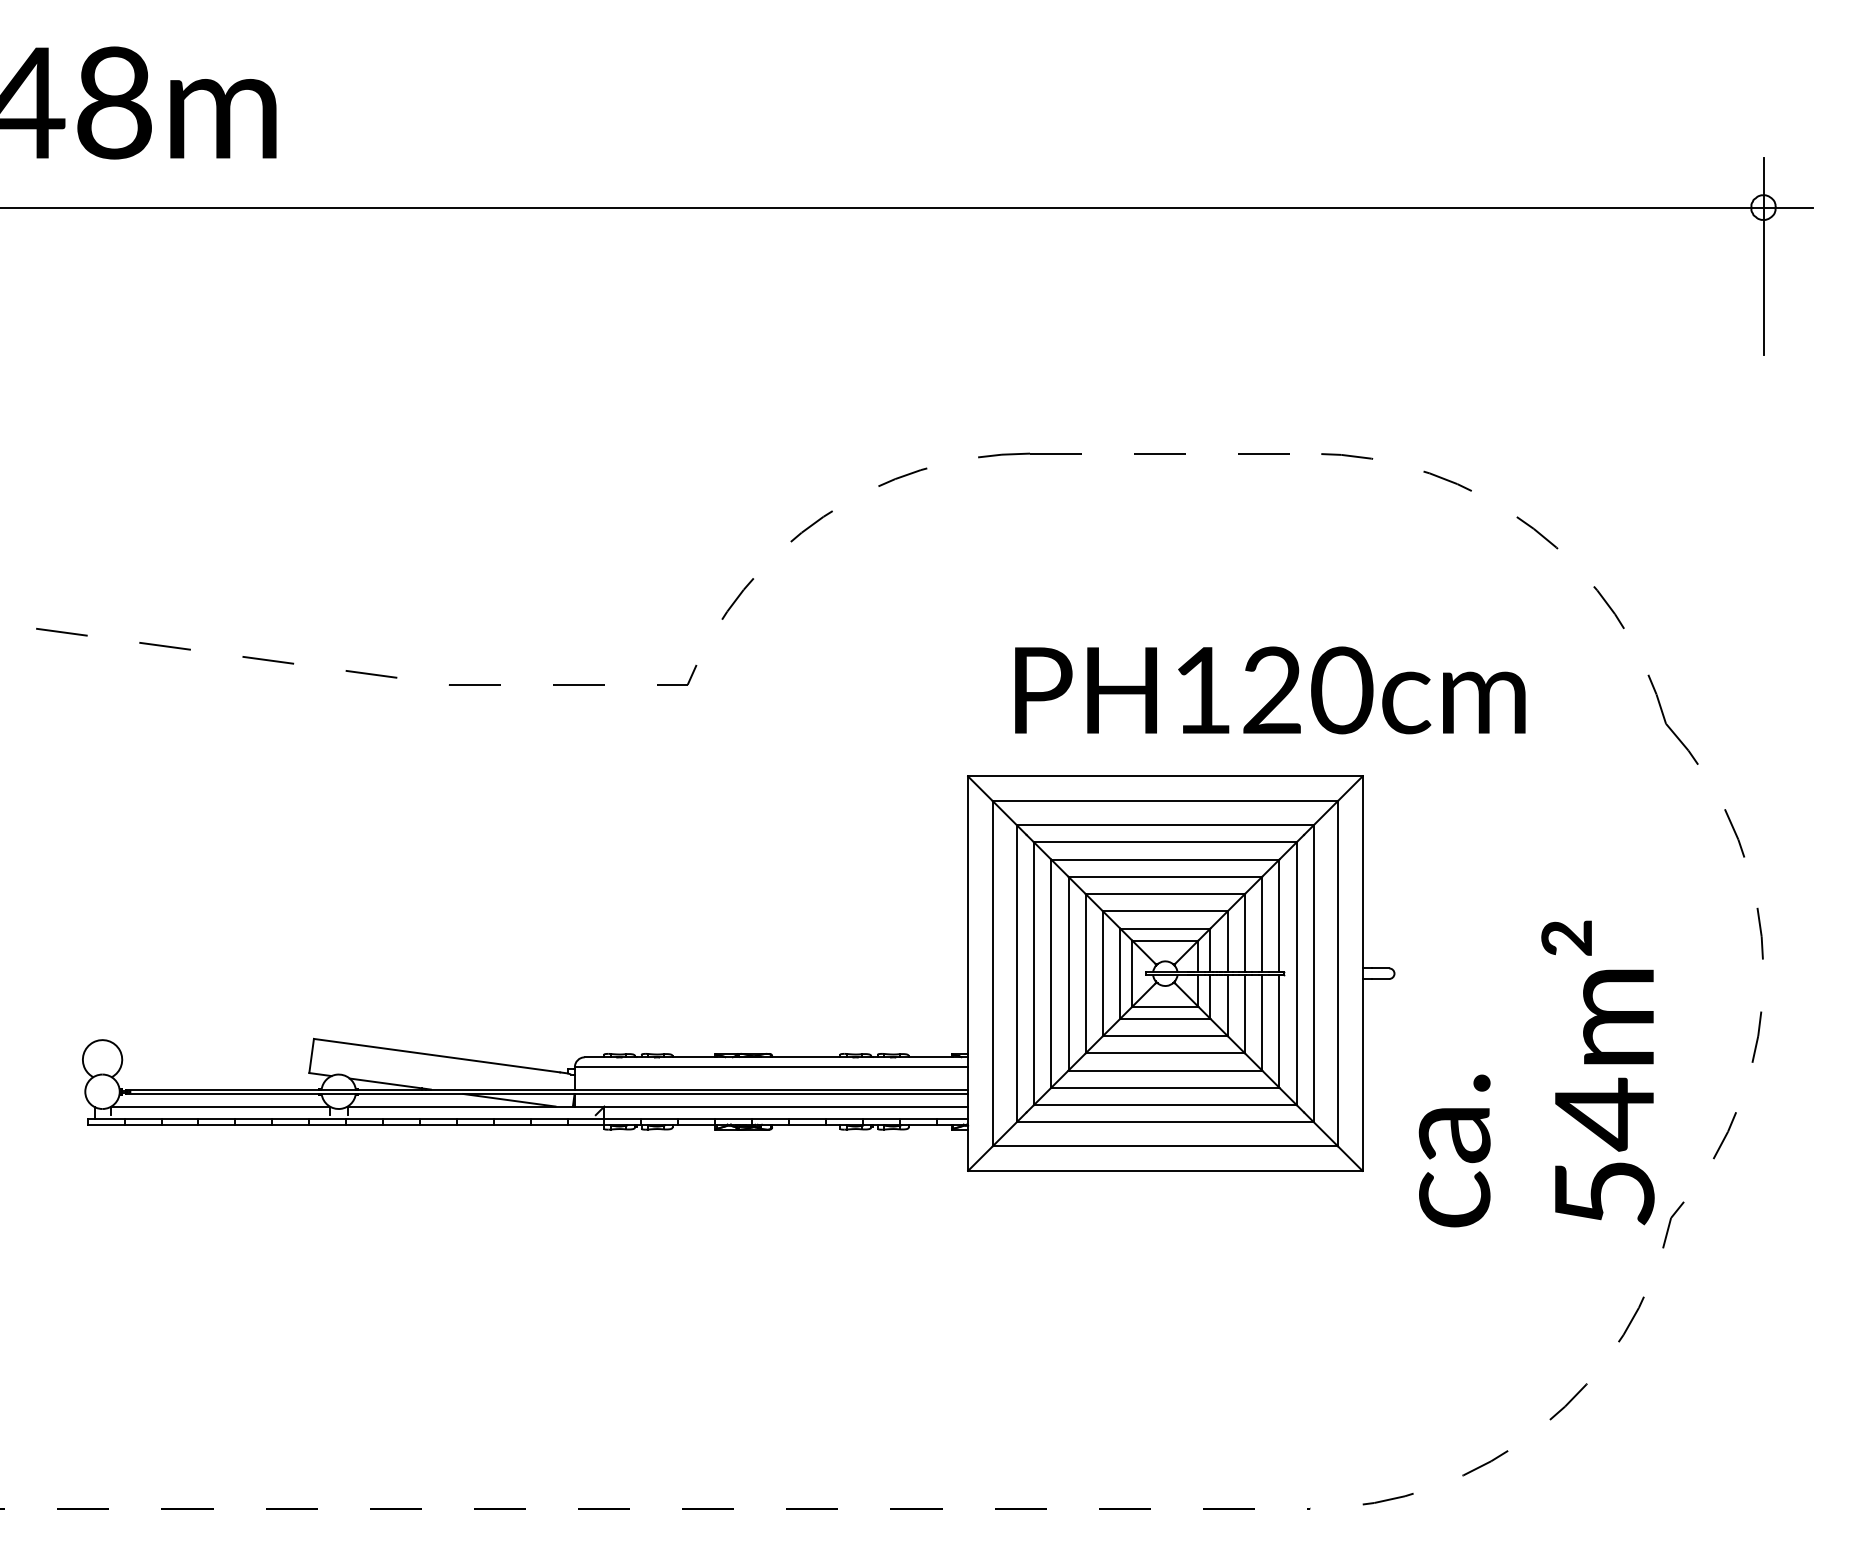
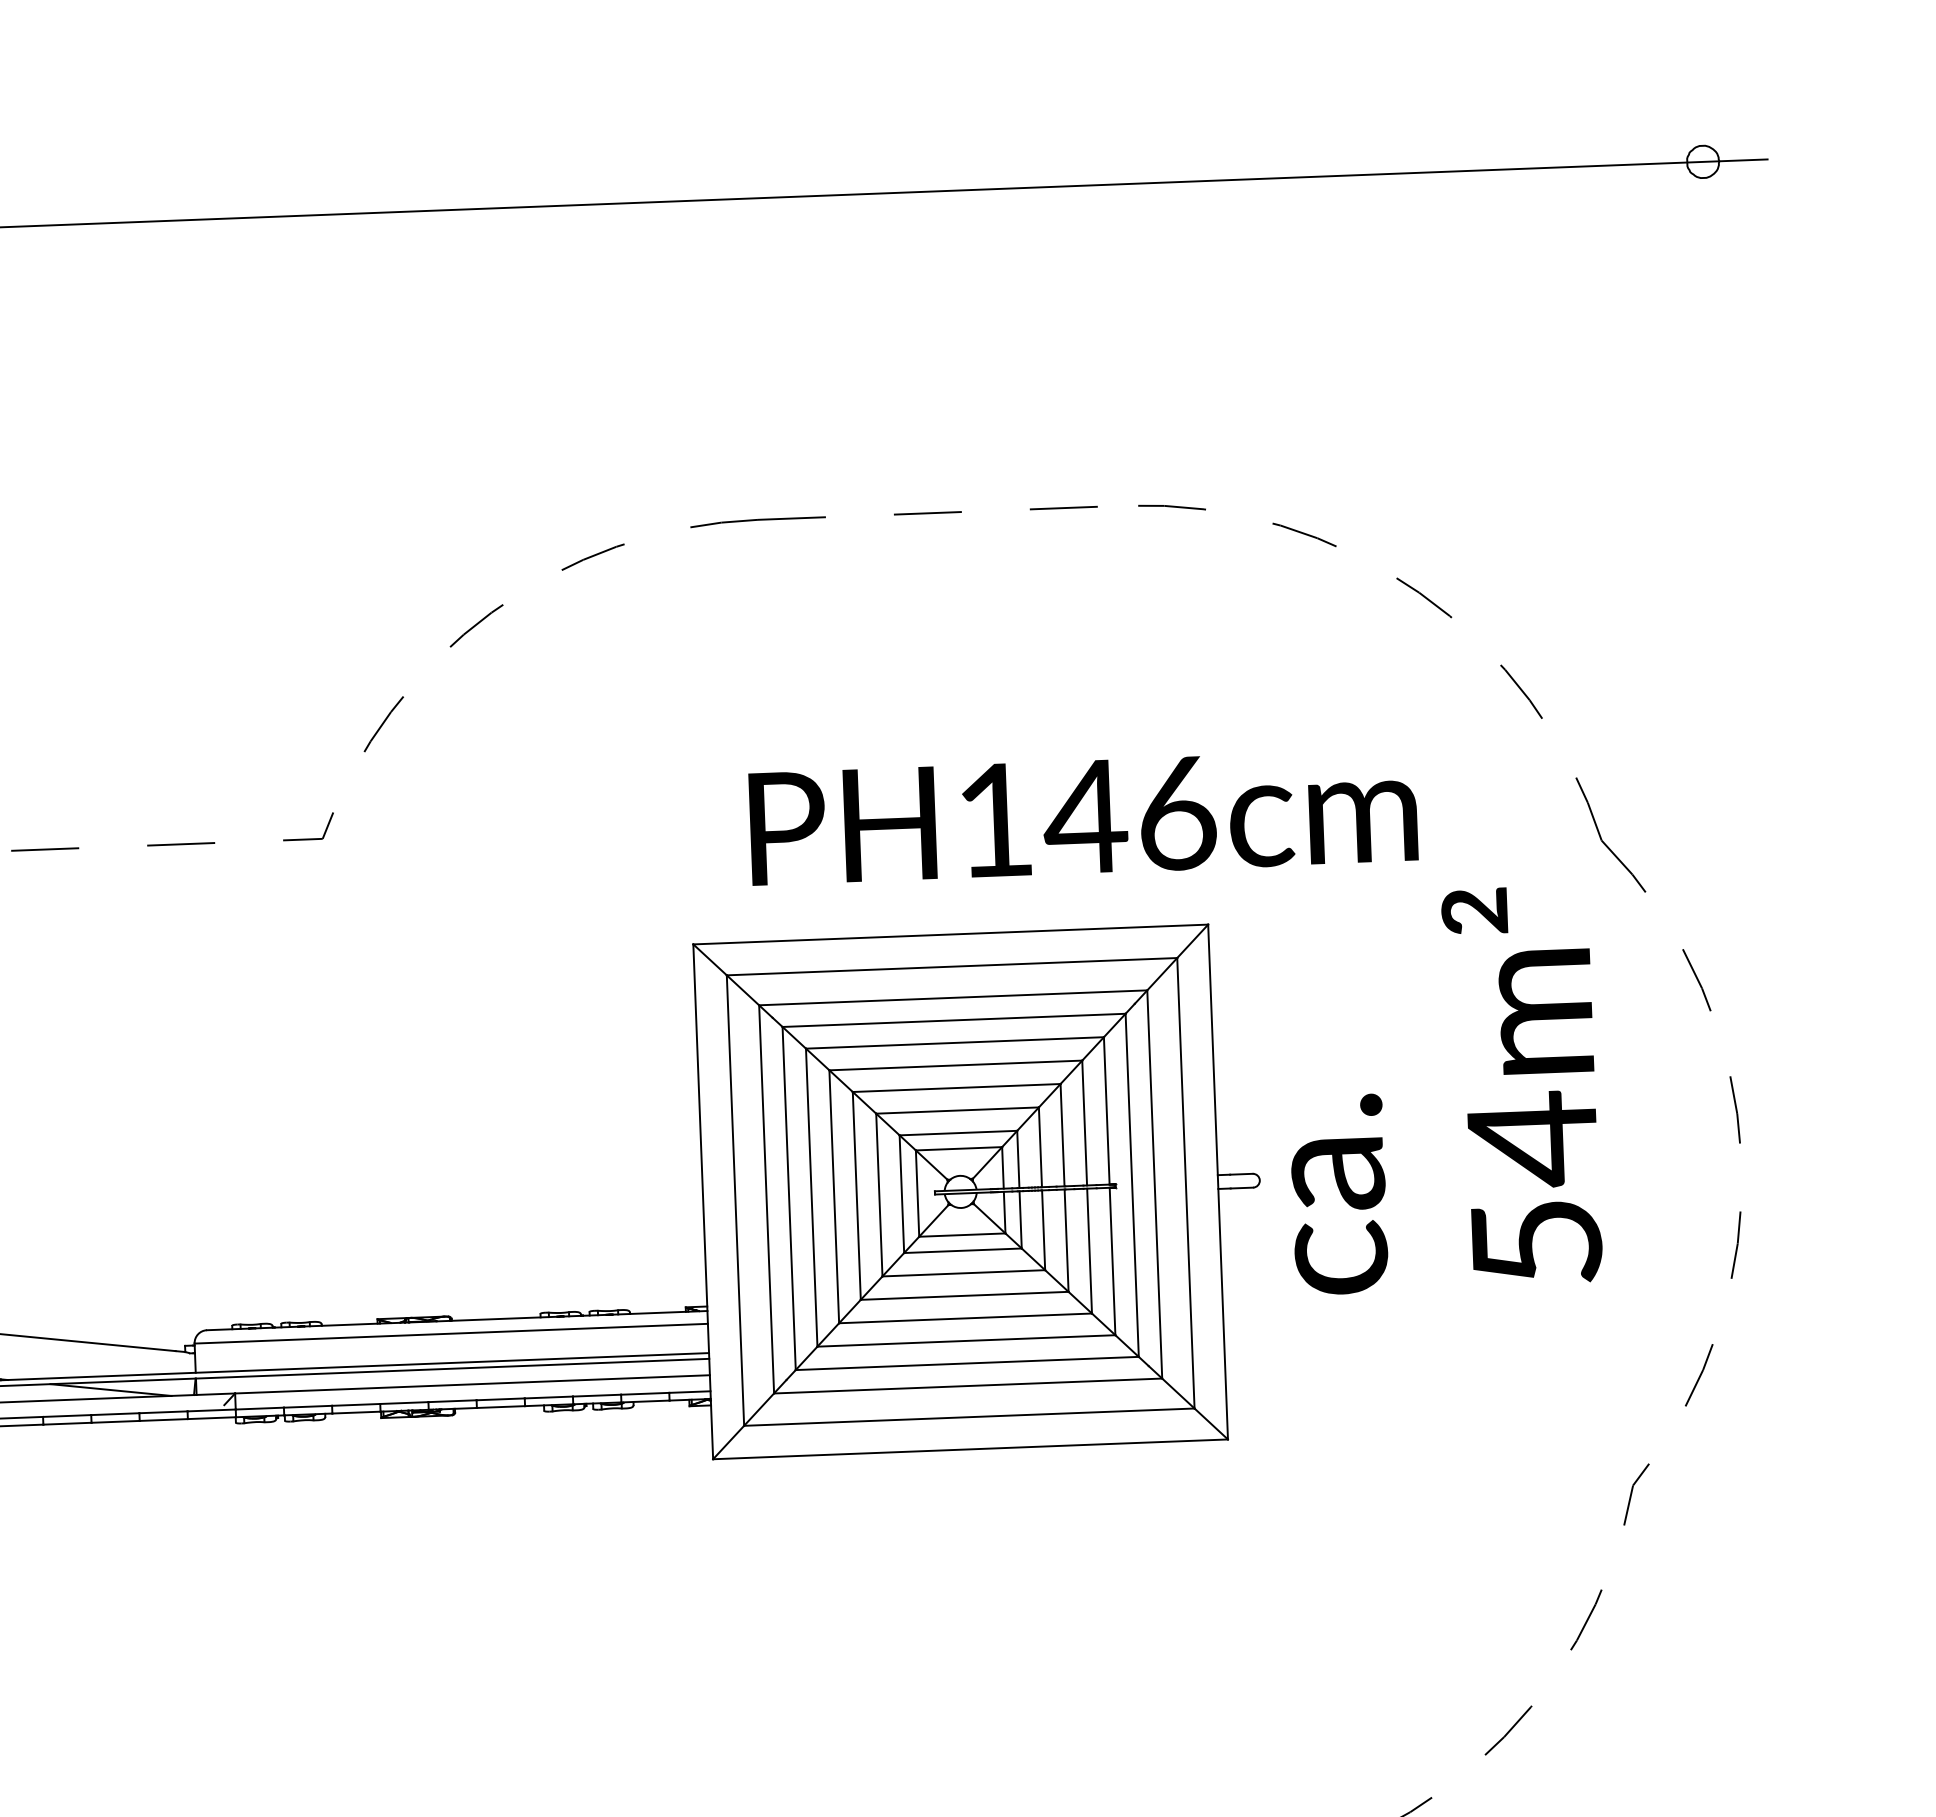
line: (1763, 256) -> (1705, 225), removed
text: (1306, 690) -> (1130, 815), PH120cm -> PH146cm
text: (1536, 1073) -> (1441, 1089), moved

